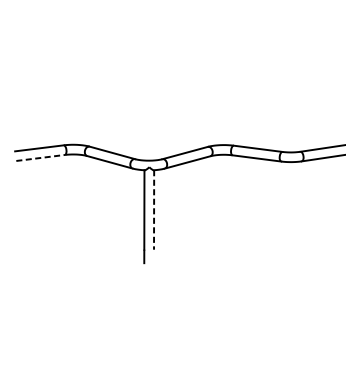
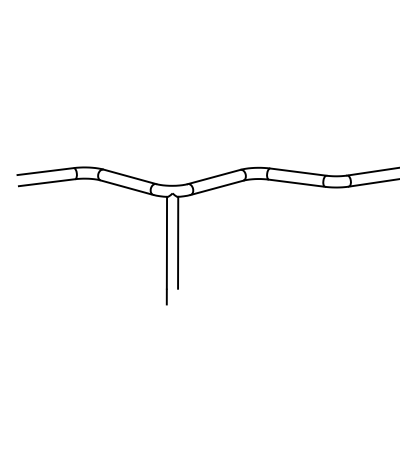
line: (41, 157) -> (47, 182), dashed -> solid
line: (154, 209) -> (178, 242), dashed -> solid

